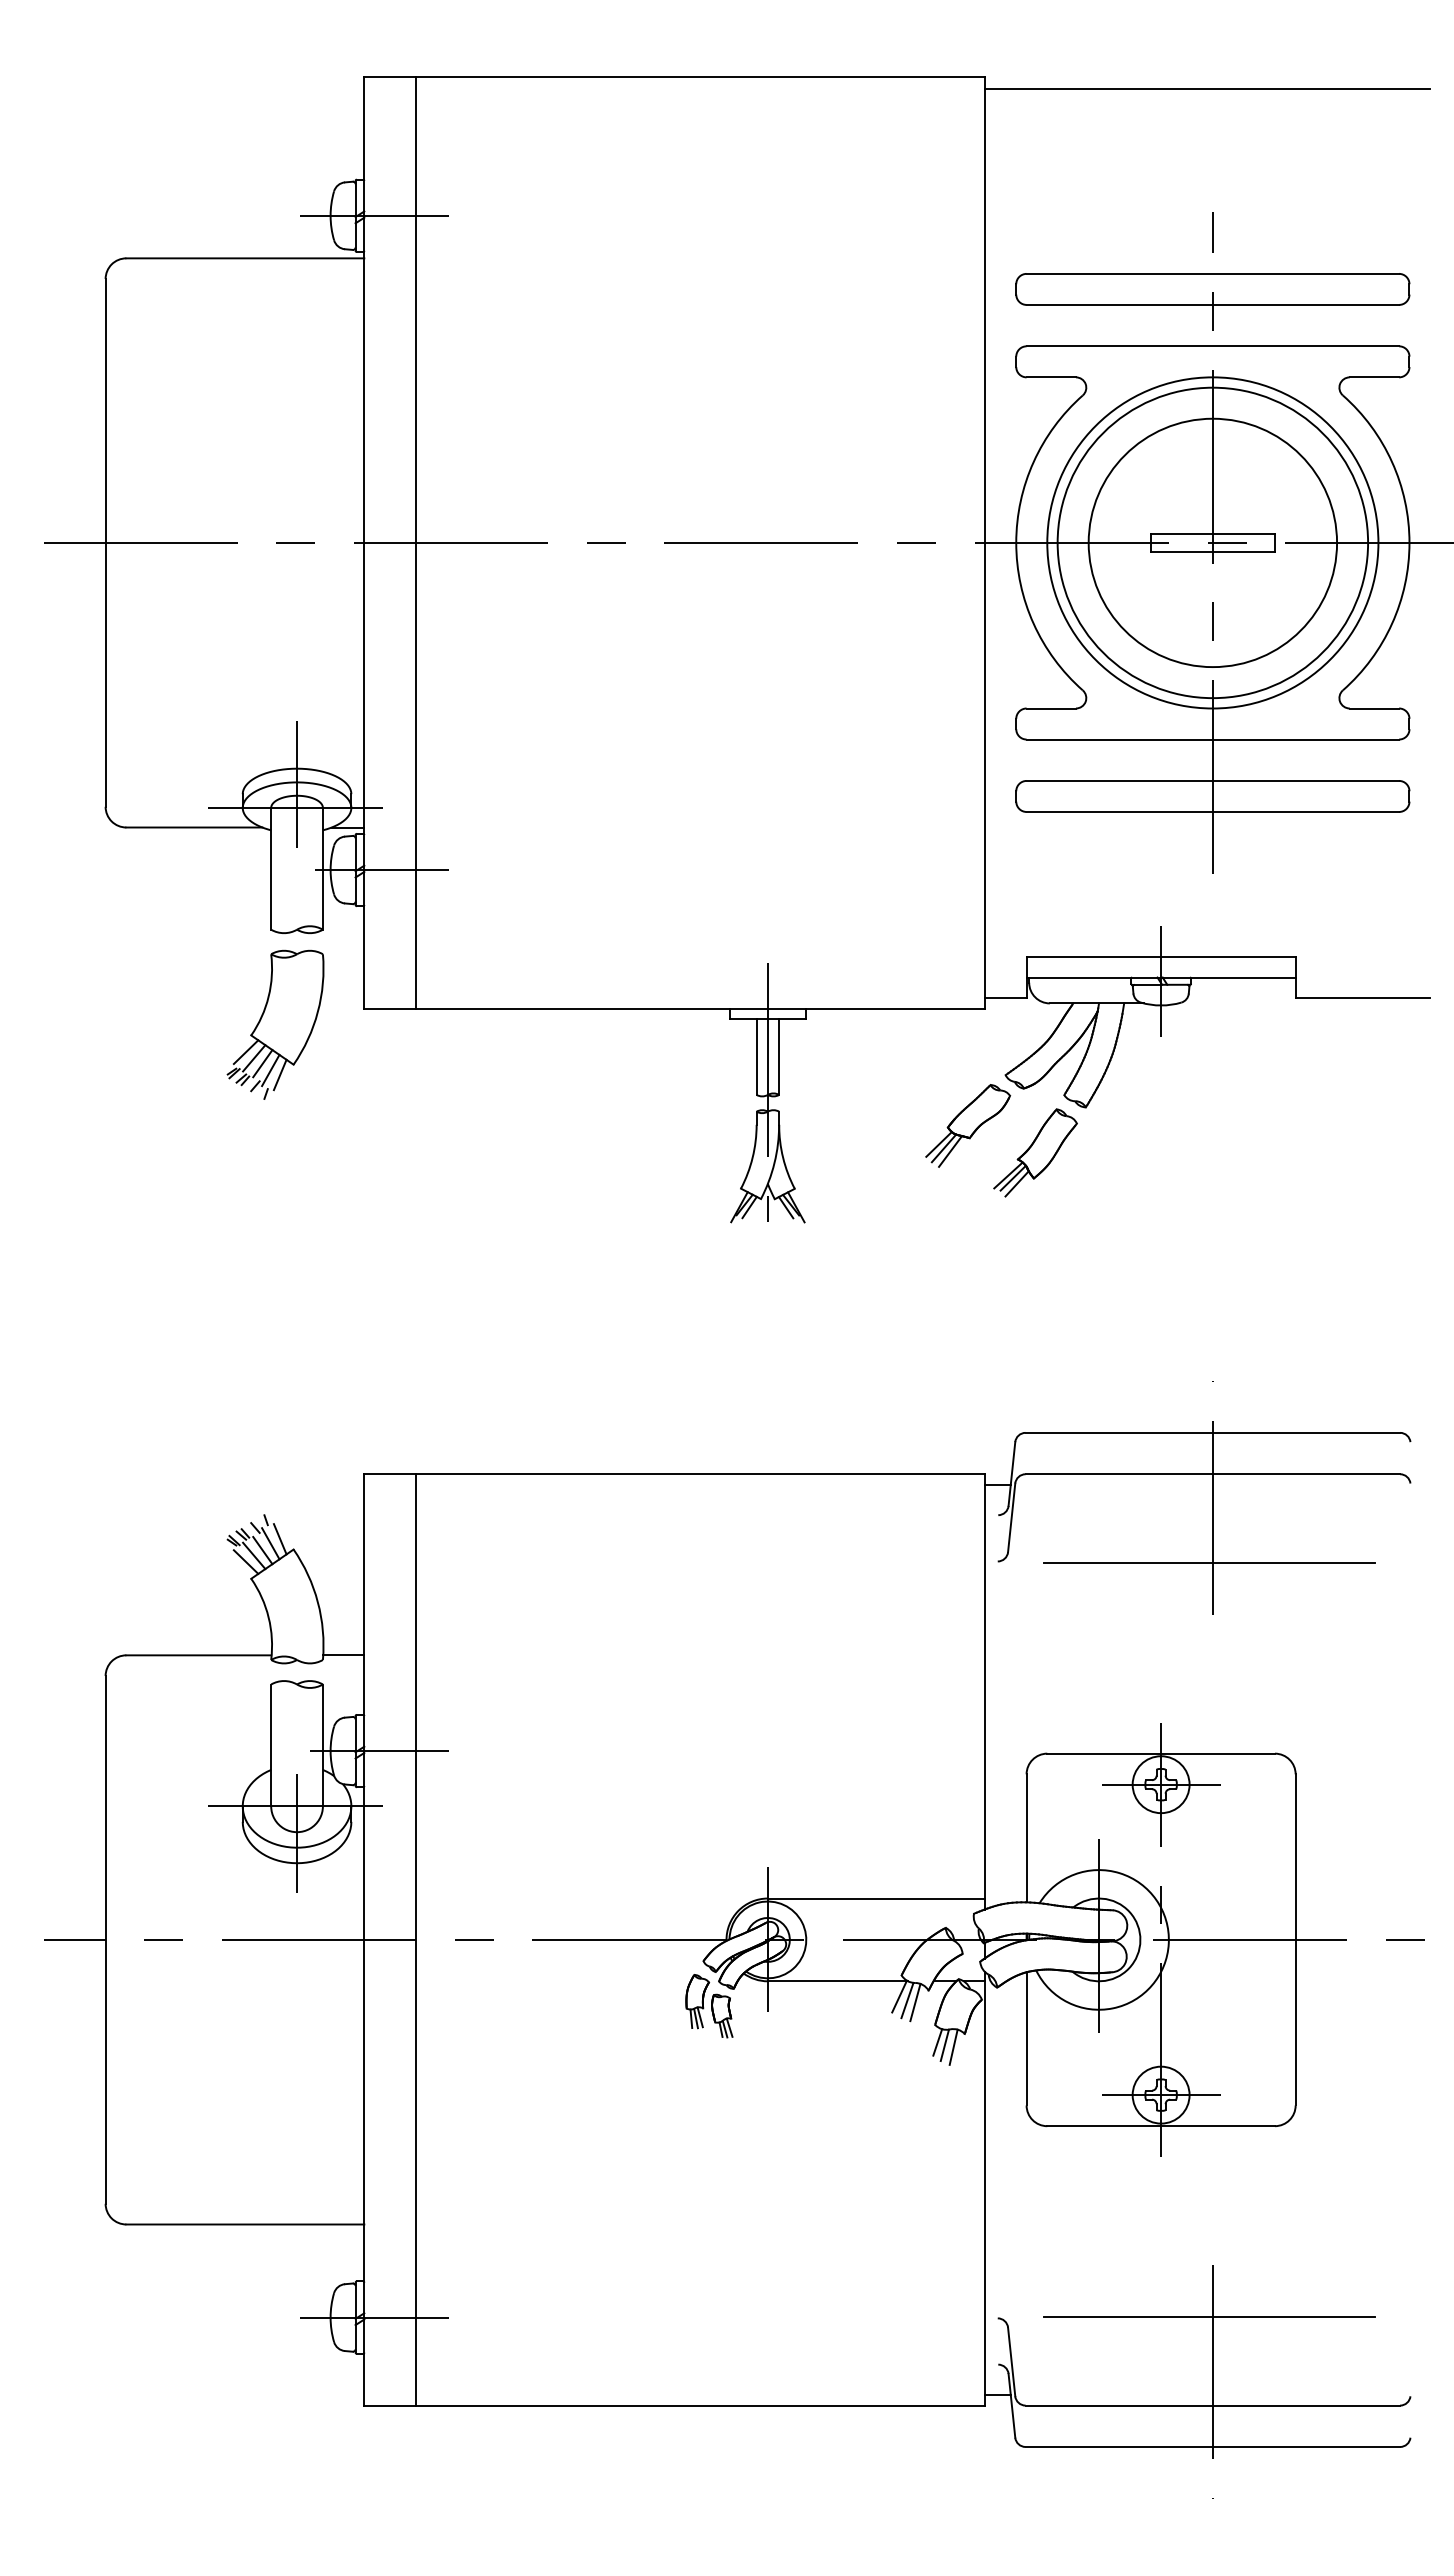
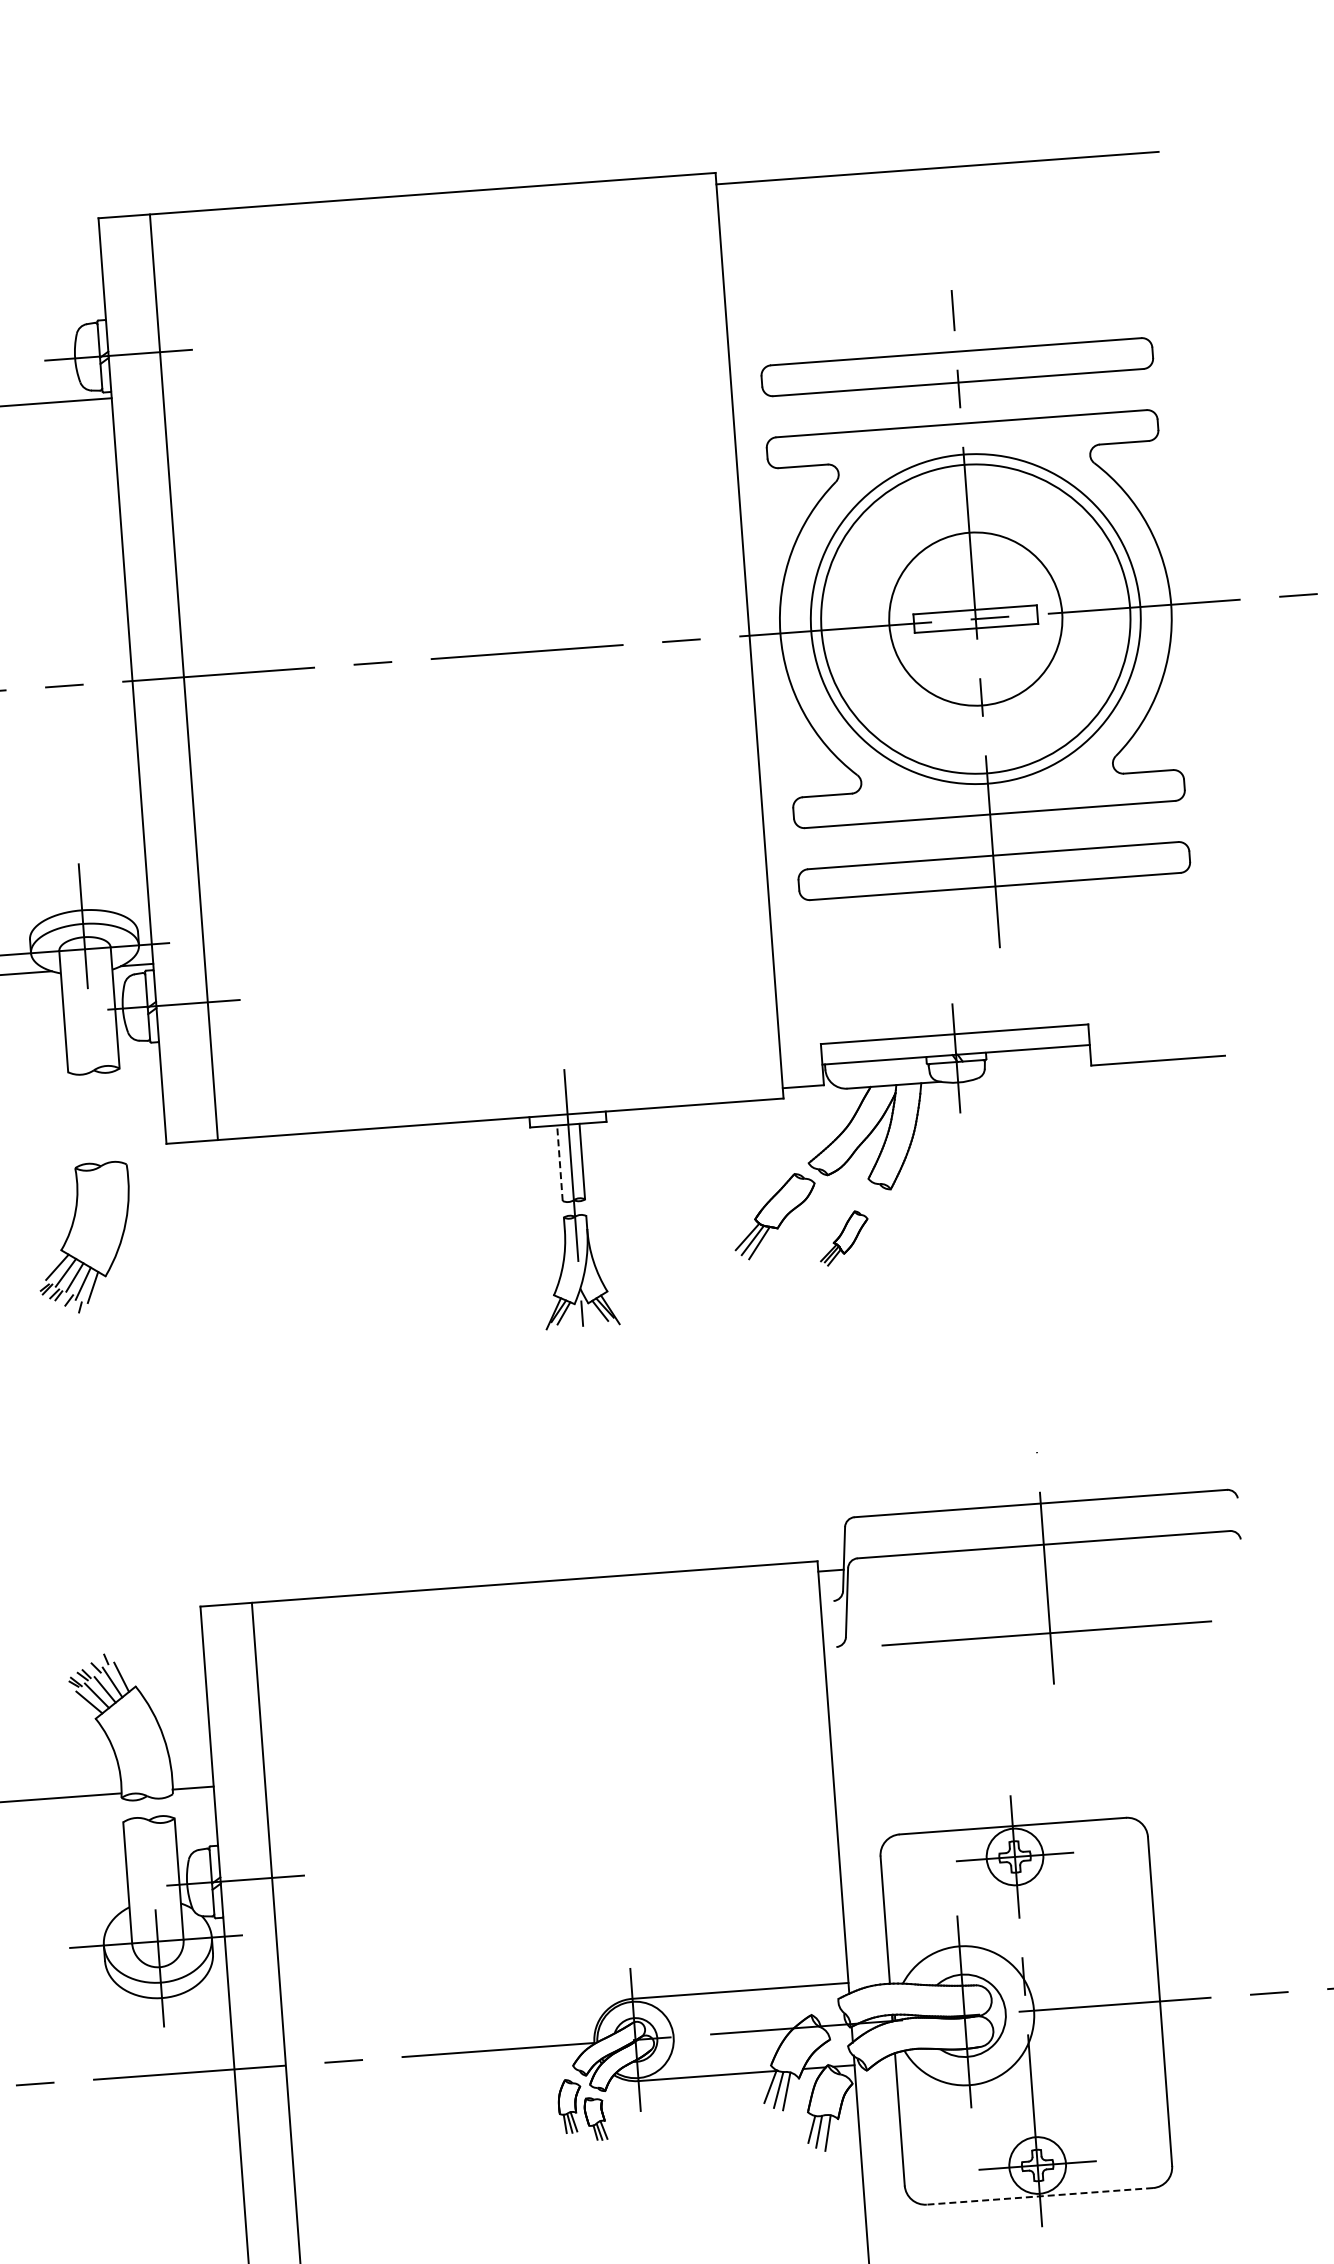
circle: (1212, 542) -> (975, 618), size x0.7
part: (275, 1024) -> (84, 1237), moved
line: (756, 1056) -> (559, 1162), solid -> dashed
part: (1035, 1152) -> (844, 1237), size x0.6
line: (1161, 2126) -> (1040, 2196), solid -> dashed

